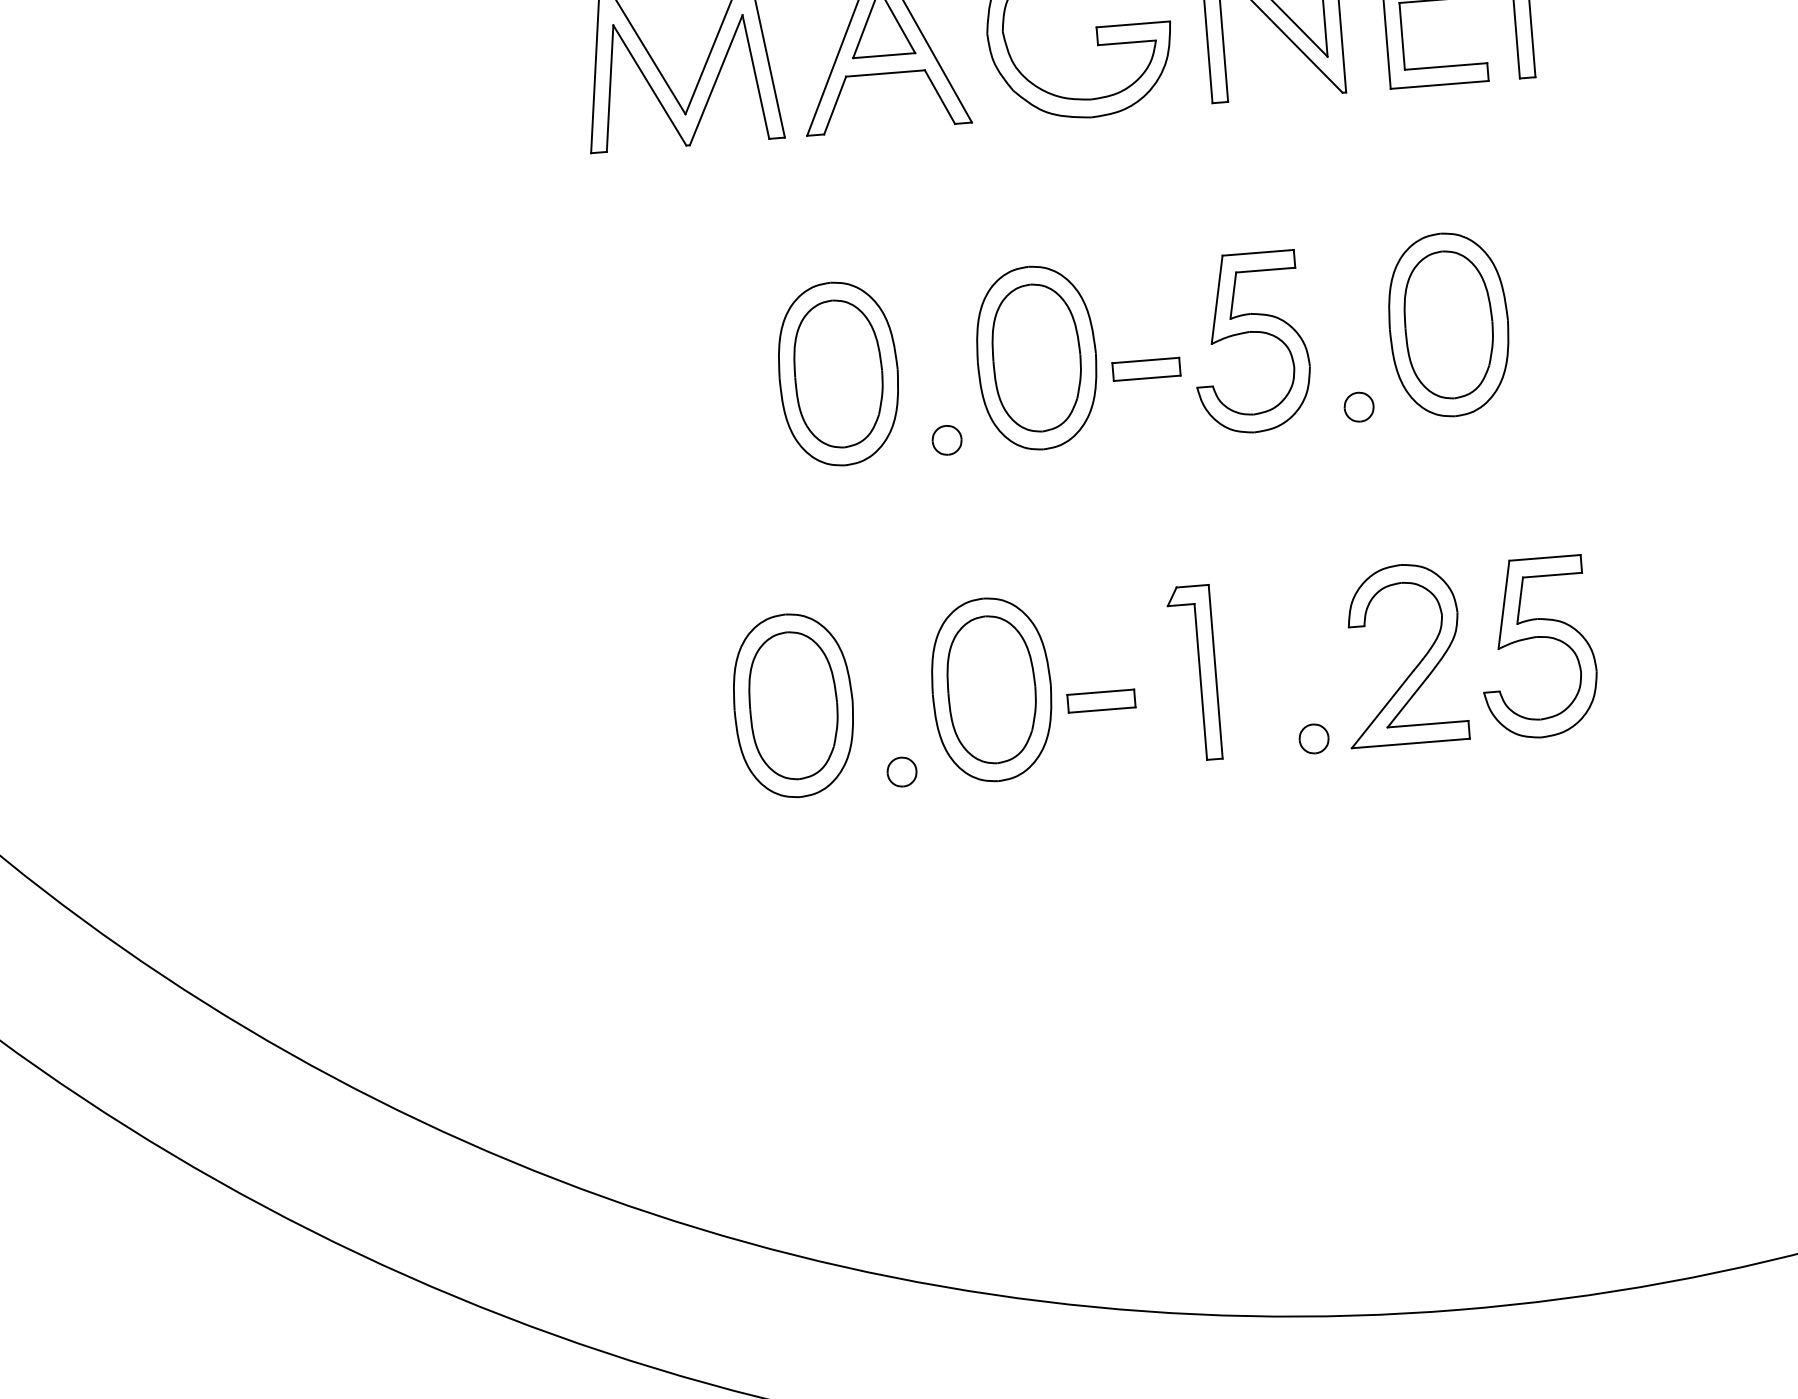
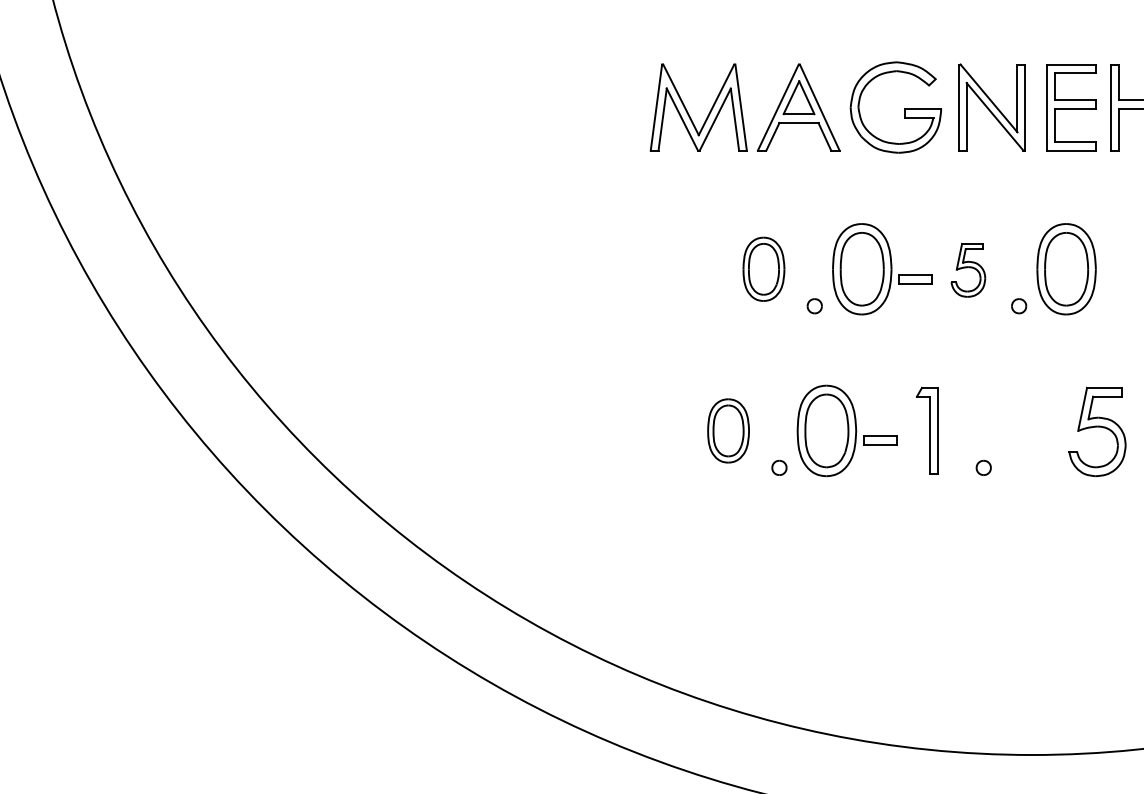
part: (1251, 343) -> (968, 270), size x0.6
part: (837, 374) -> (763, 269), size x0.7
part: (1417, 662) -> (1037, 434), removed
part: (793, 704) -> (728, 430), size x0.7

